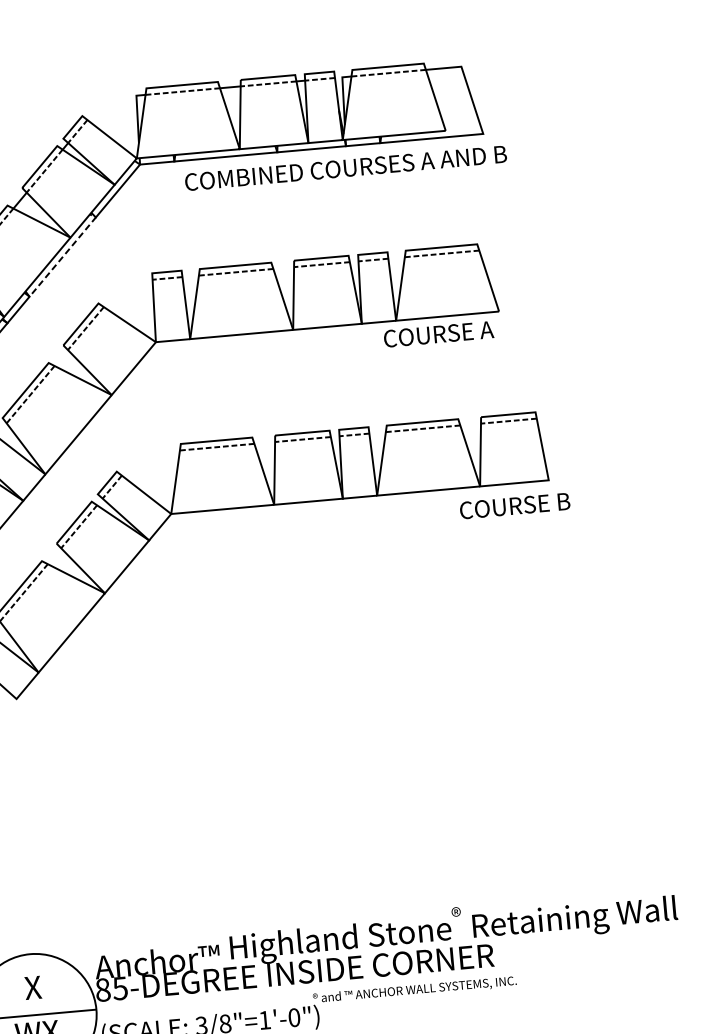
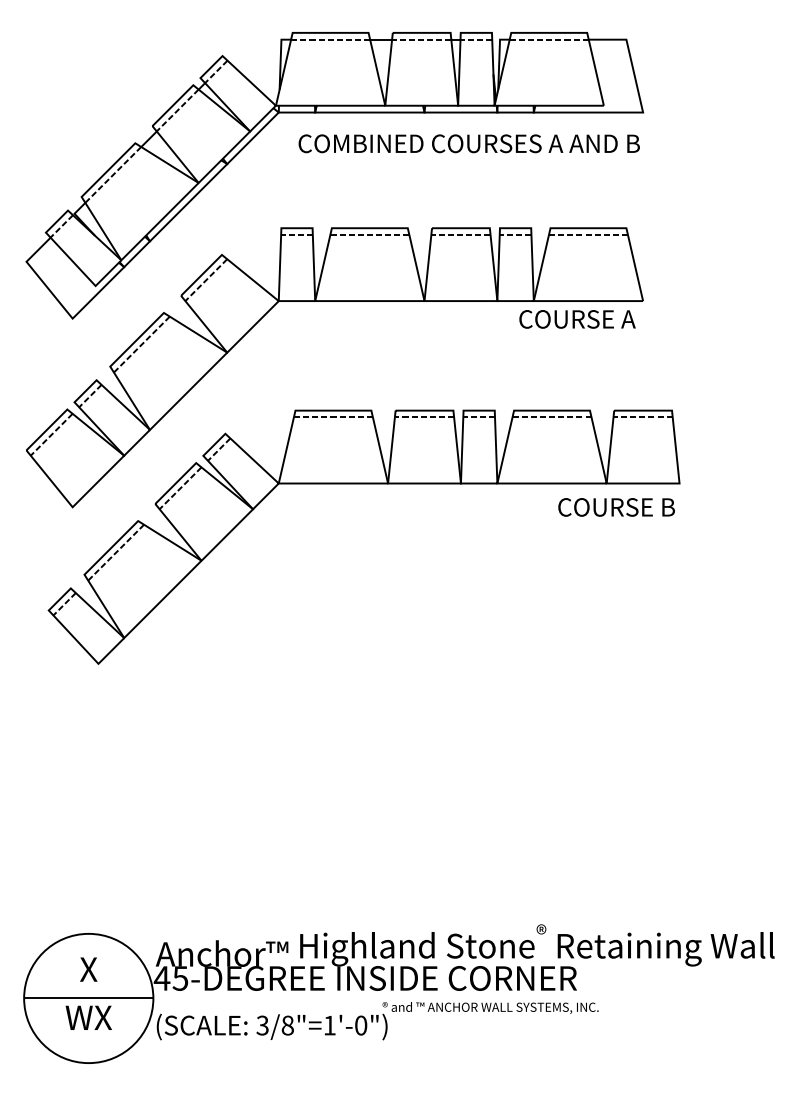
text: (345, 168) -> (468, 143), moved
line: (63, 256) -> (189, 202), dashed -> solid
text: (514, 506) -> (616, 507), moved
text: (102, 990) -> (161, 978), 85-DEGREE -> 45-DEGREE

